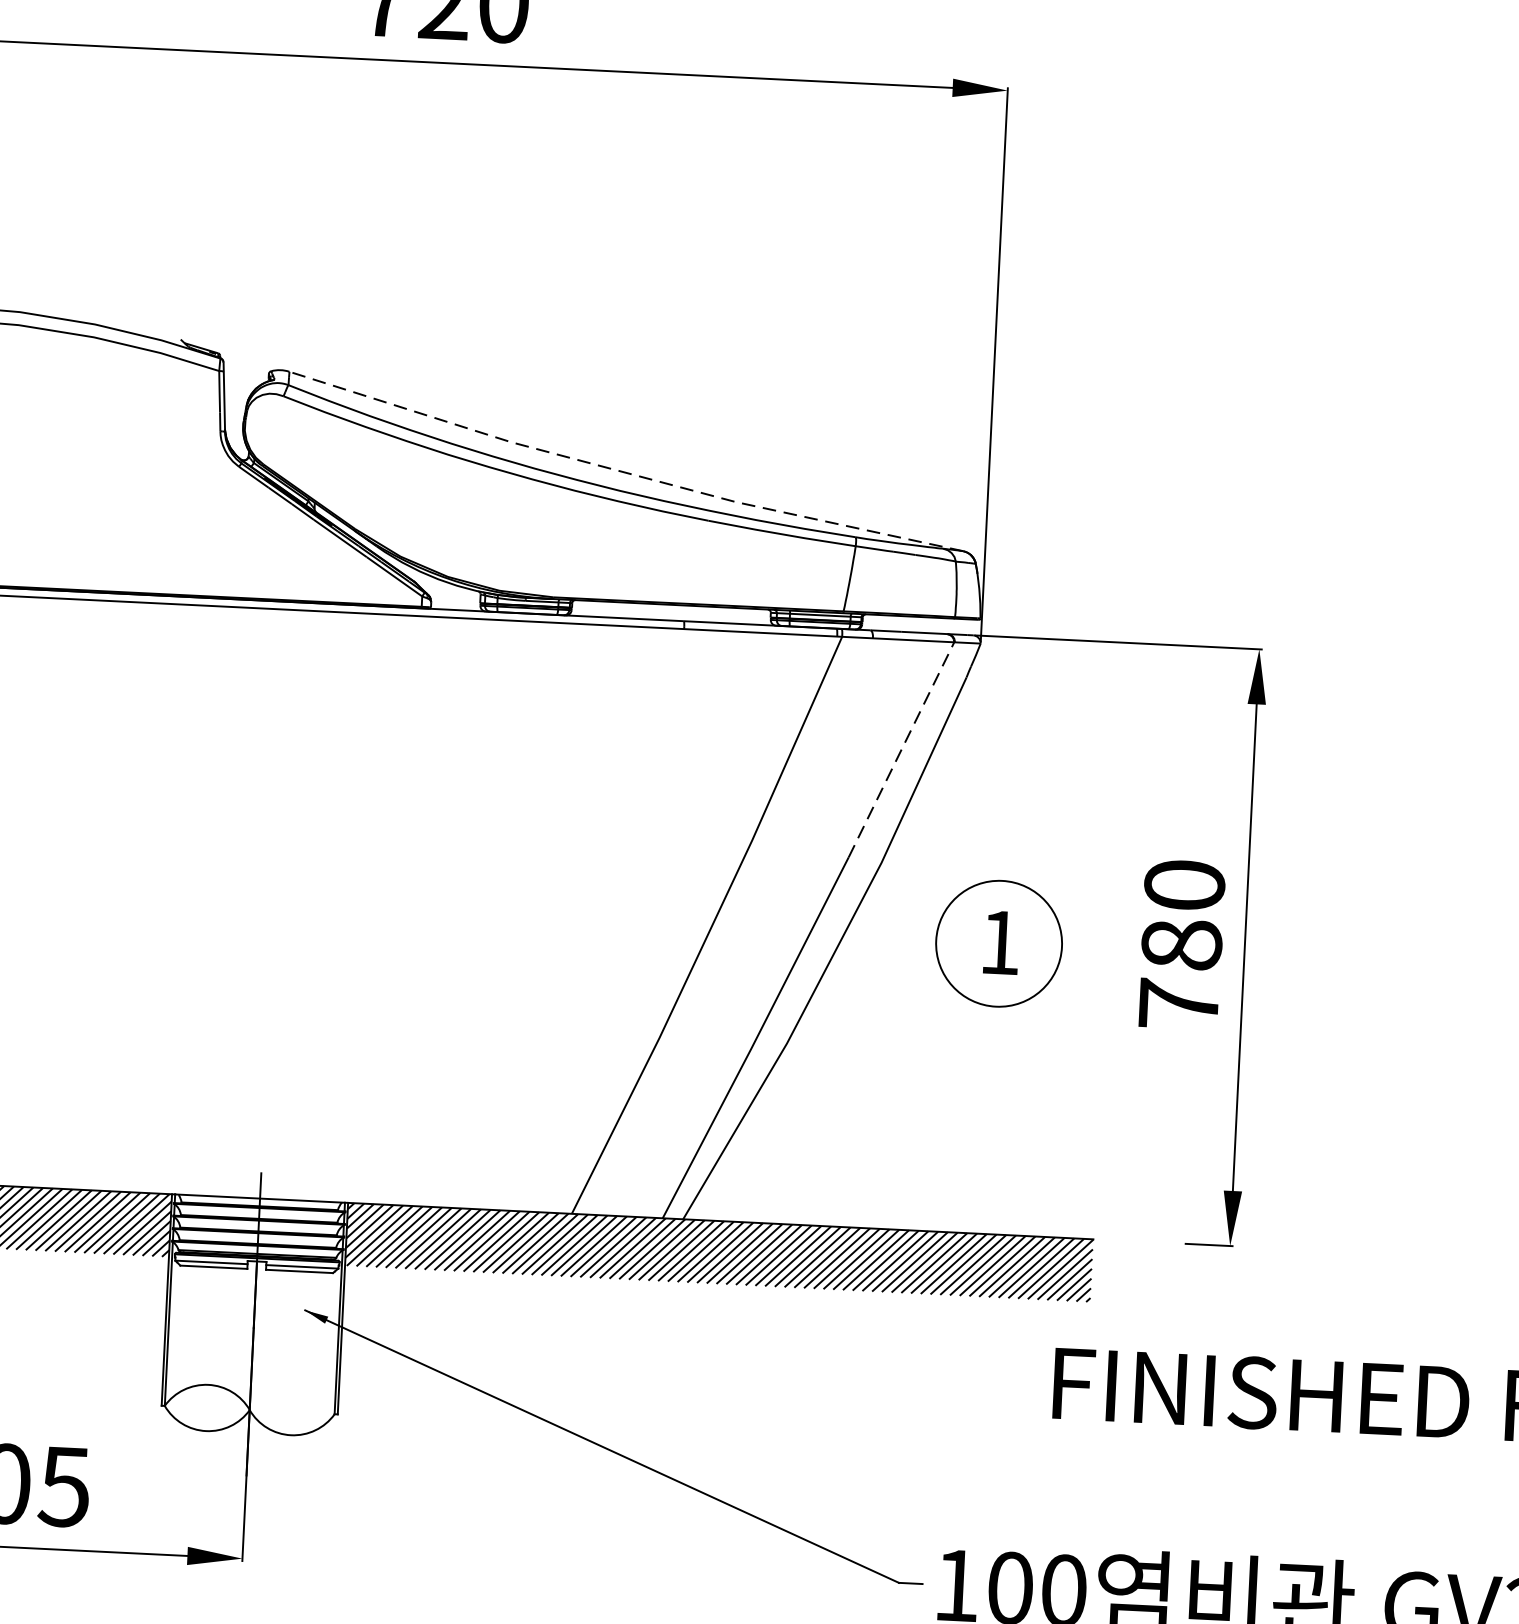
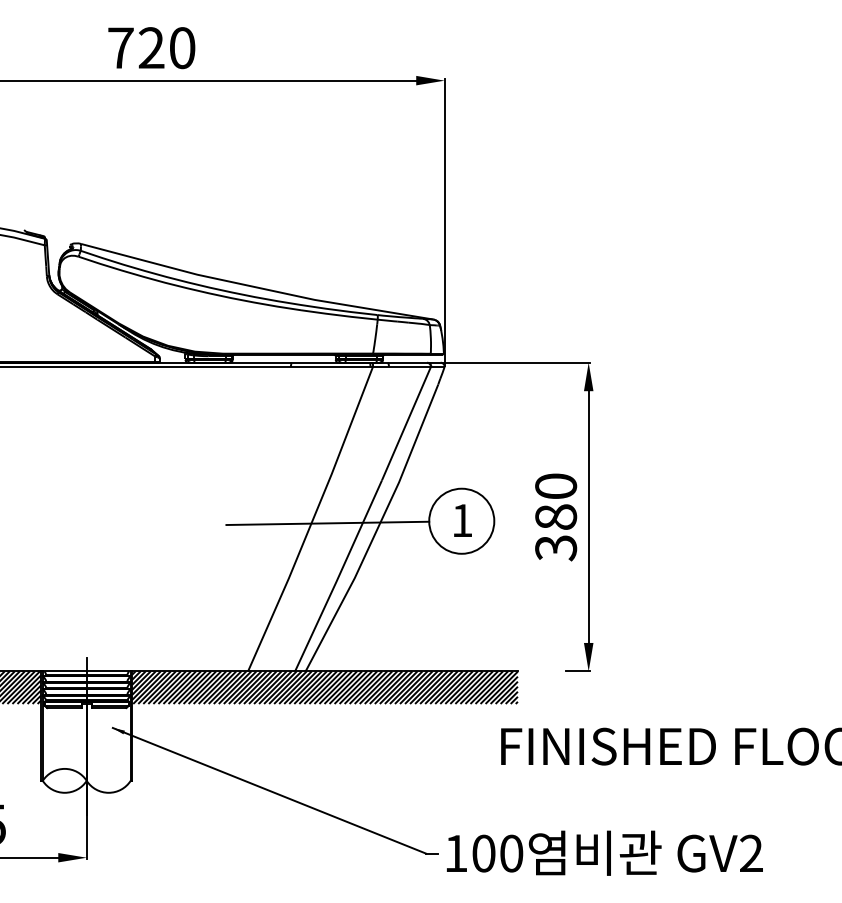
line: (622, 472) -> (255, 287), dashed -> solid
line: (901, 749) -> (406, 423), dashed -> solid
line: (739, 935) -> (327, 523), added
text: (1179, 1005) -> (556, 548), 780 -> 380

